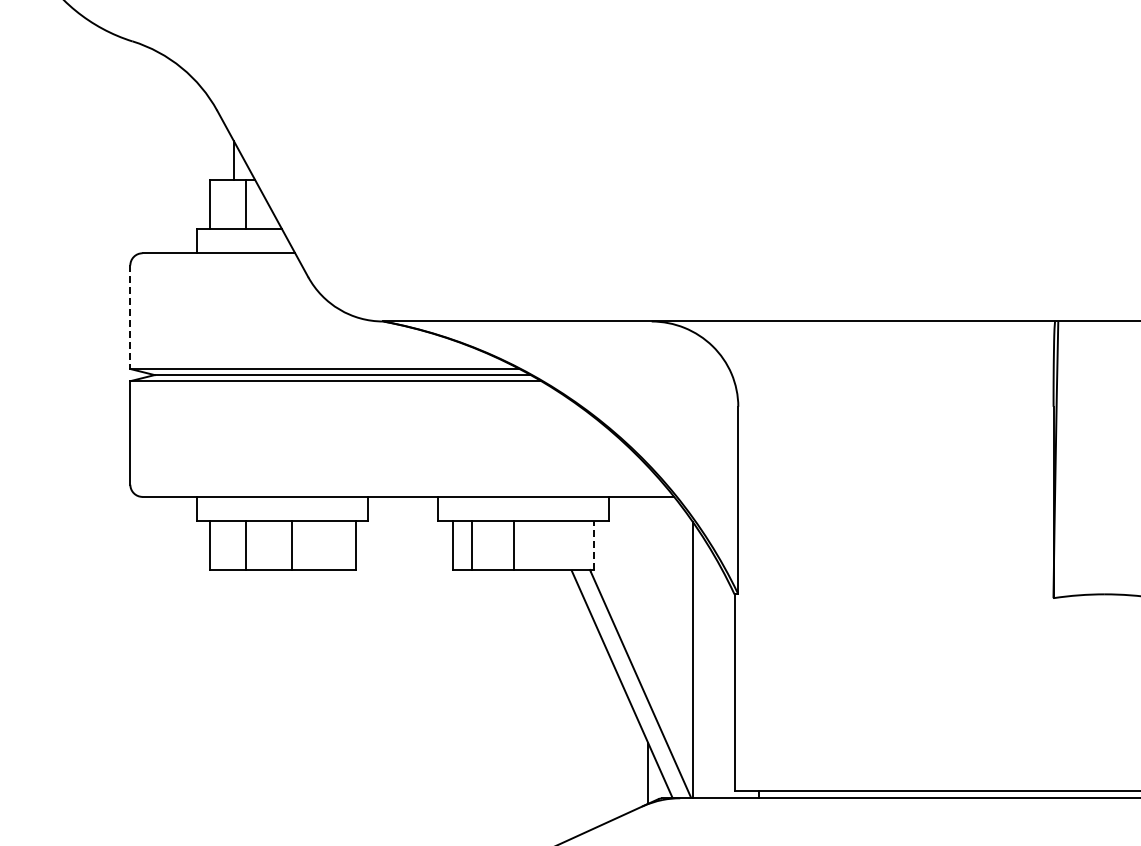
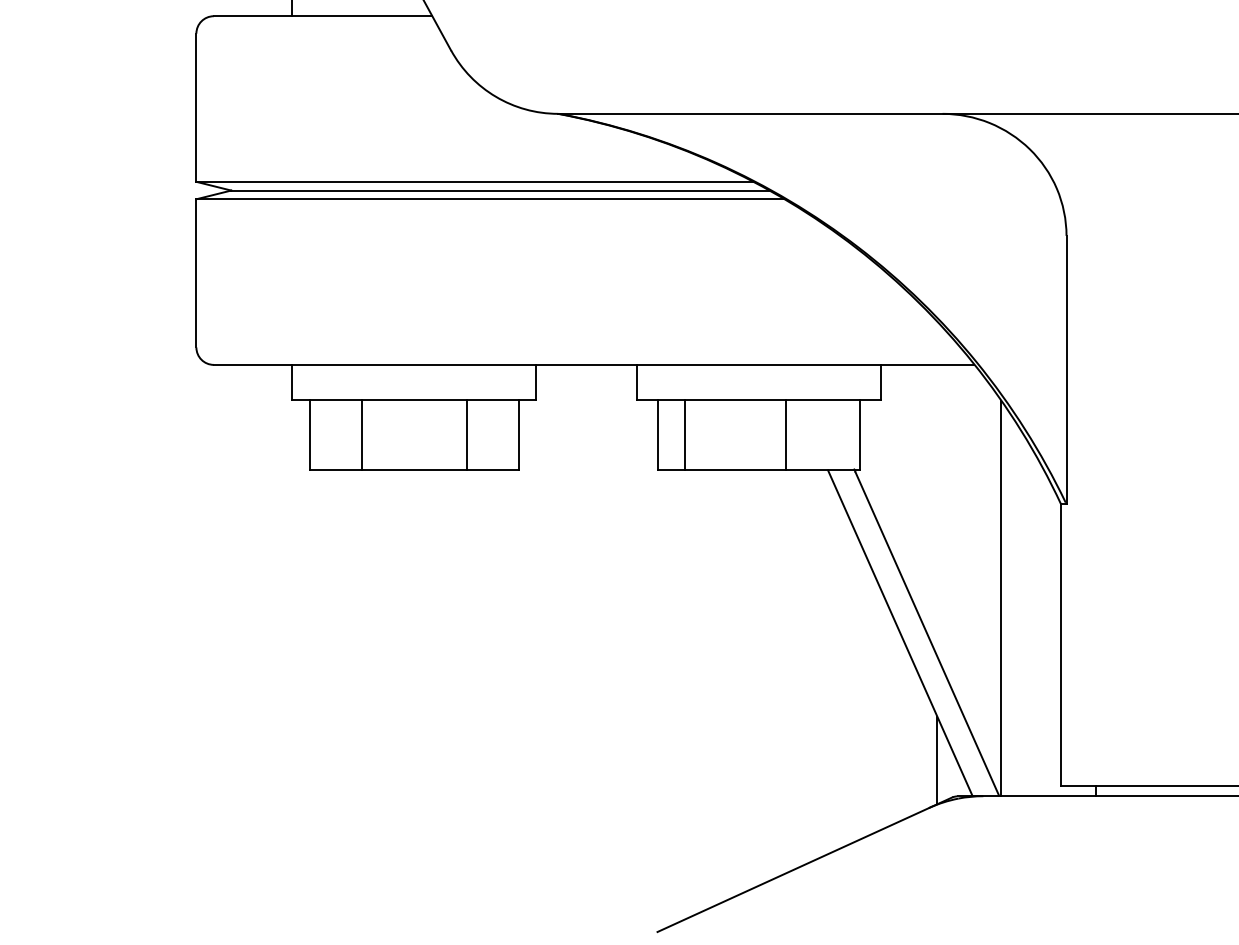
line: (130, 317) -> (196, 108), dashed -> solid
line: (292, 545) -> (467, 434), moved
line: (514, 545) -> (786, 434), moved
line: (594, 545) -> (860, 434), dashed -> solid

